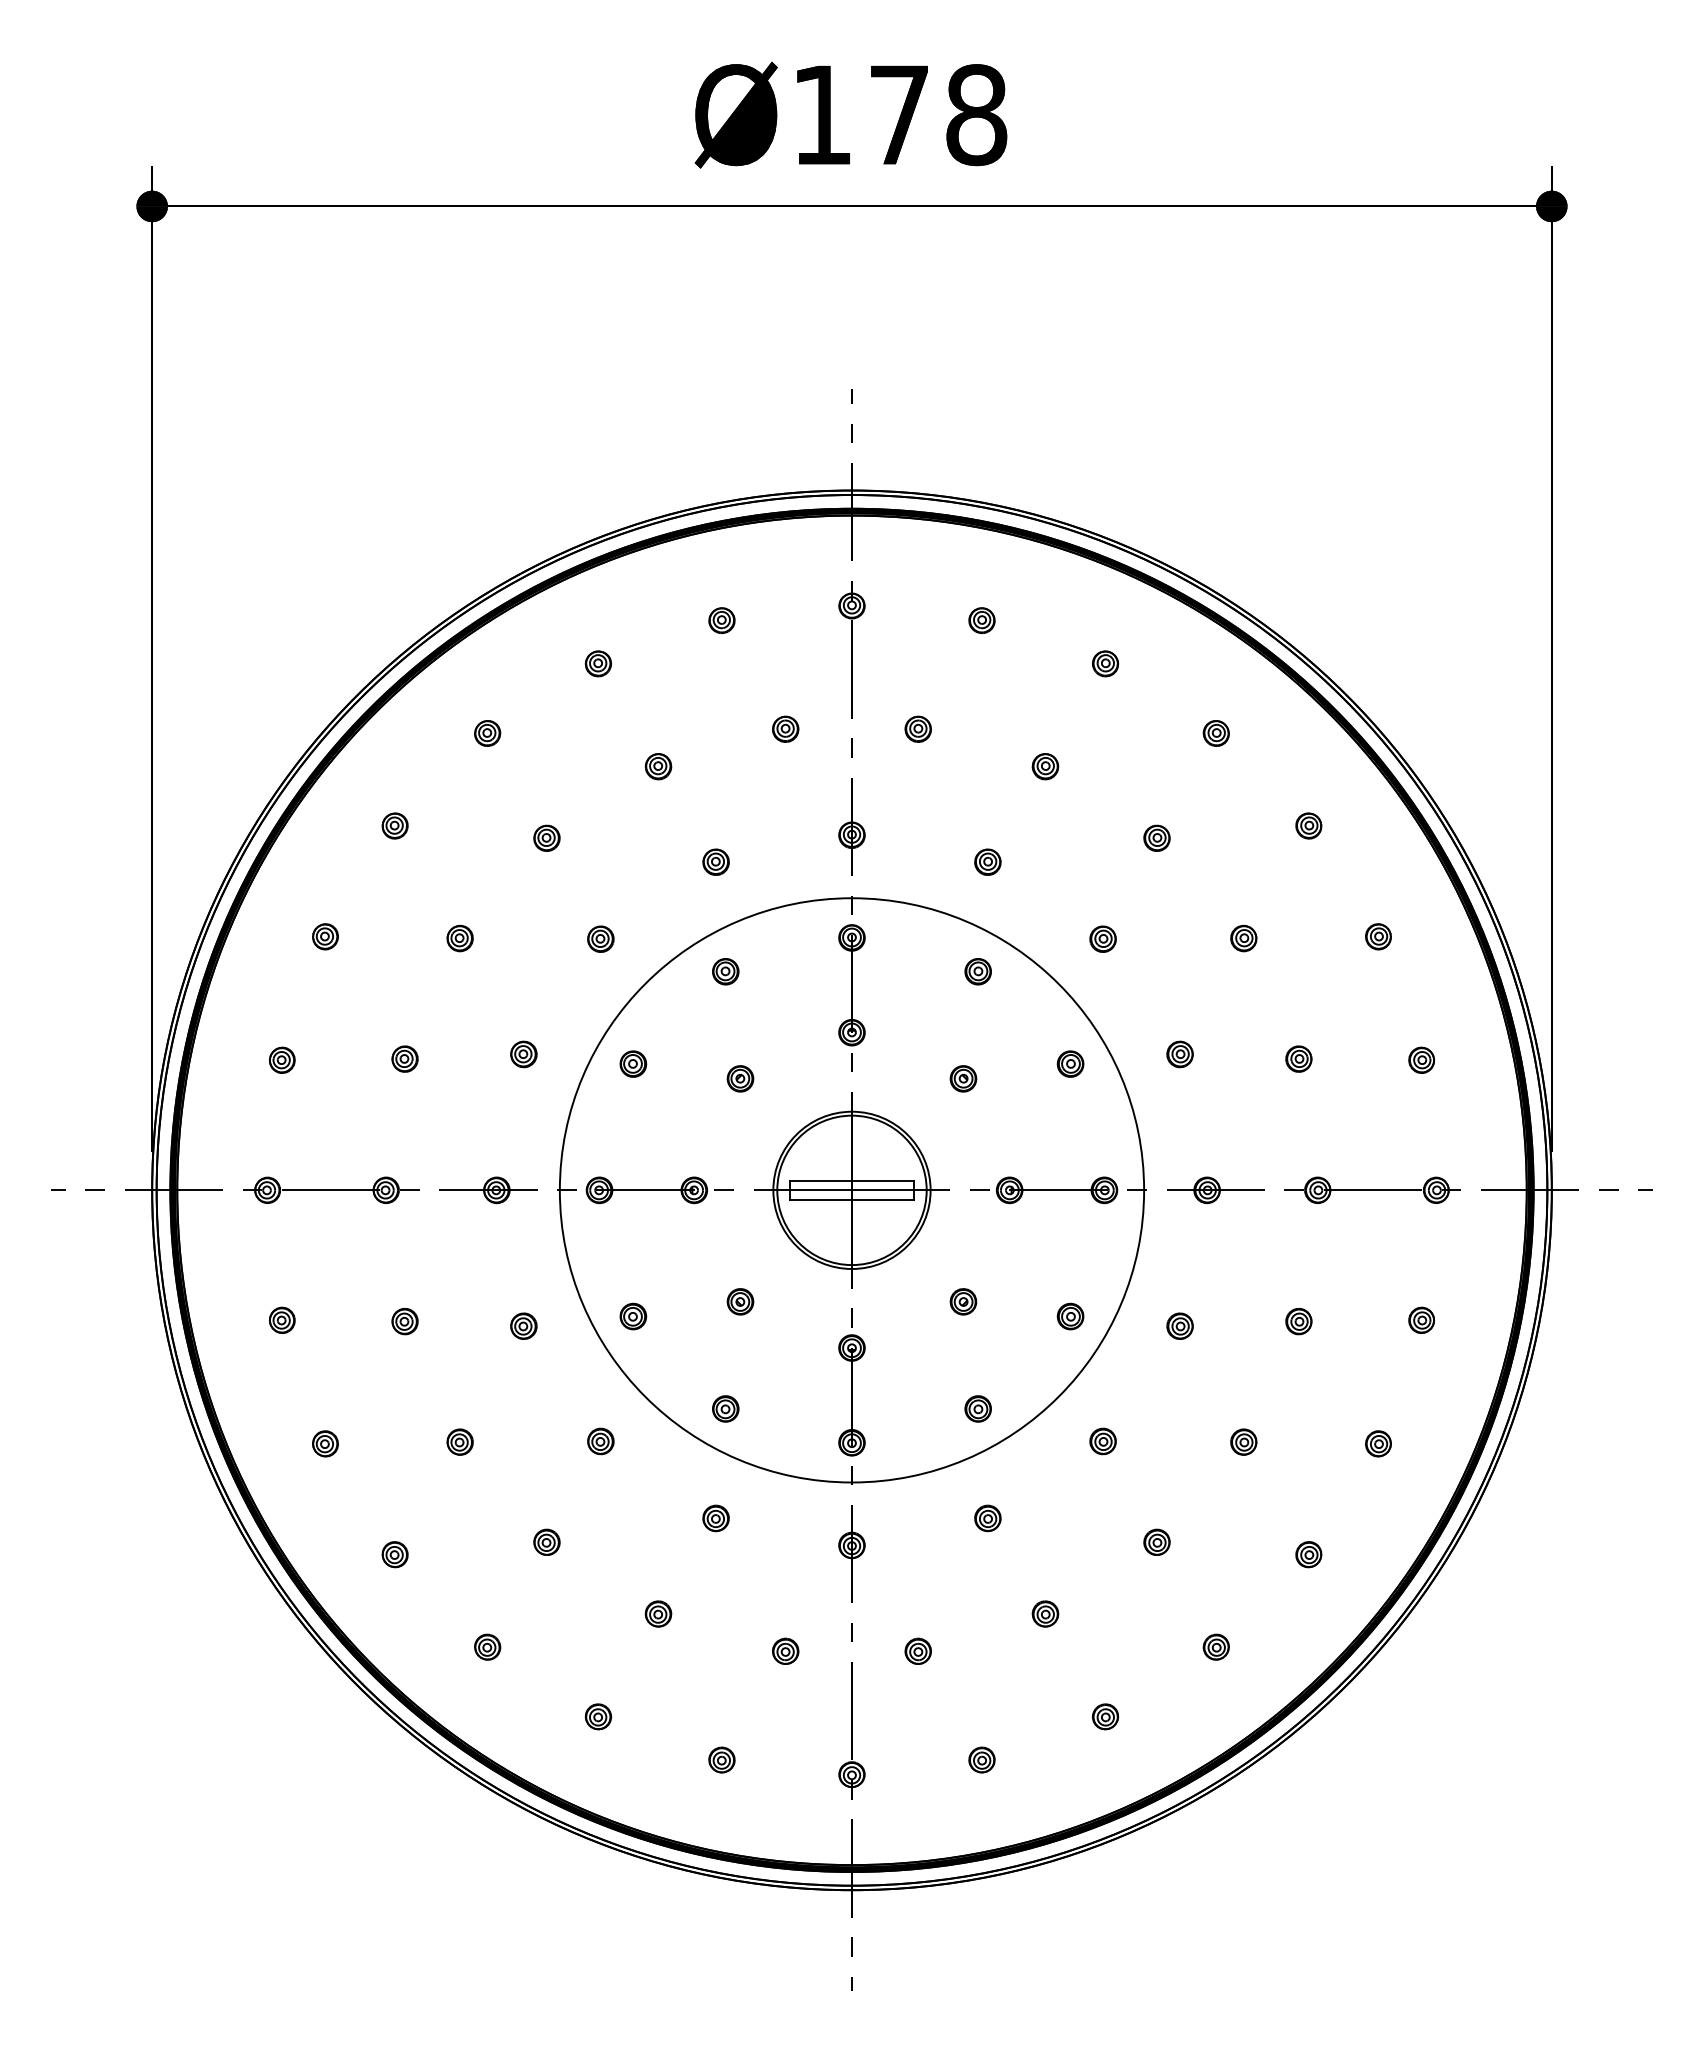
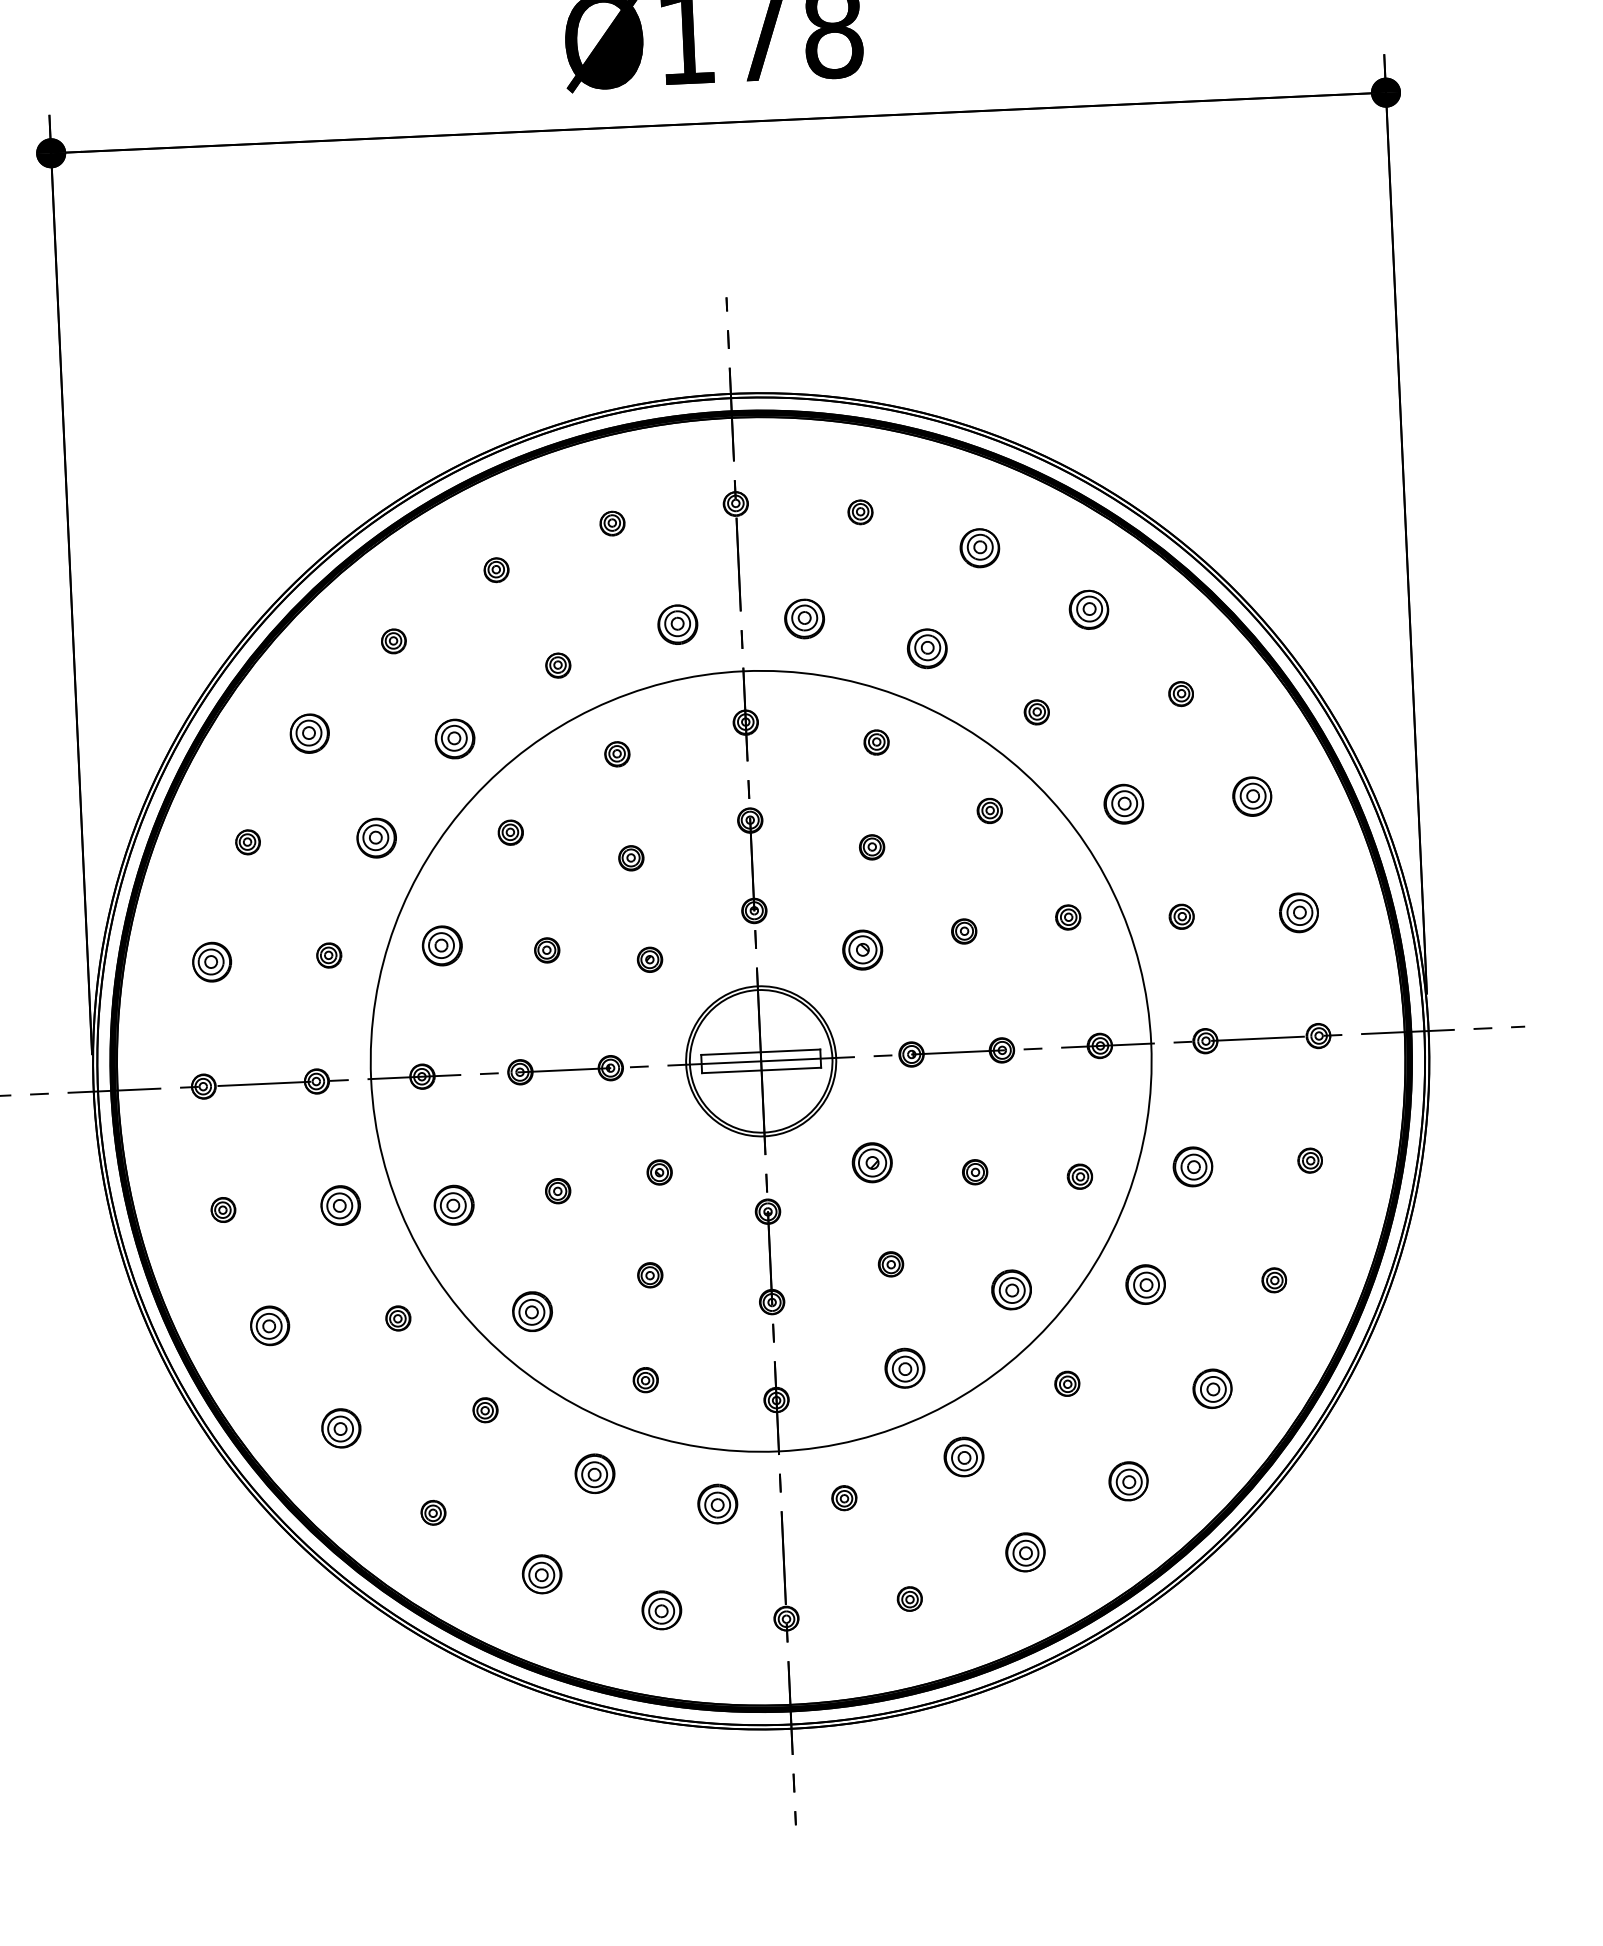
part: (1105, 663) -> (980, 547), size x1.6
part: (785, 728) -> (677, 623), size x1.6
part: (917, 728) -> (803, 618), size x1.6
part: (1215, 733) -> (1088, 609), size x1.6
part: (1045, 766) -> (927, 648), size x1.6
part: (394, 825) -> (309, 733), size x1.6
part: (546, 837) -> (454, 738), size x1.6
part: (1378, 936) -> (1252, 796), size x1.6
part: (459, 938) -> (375, 838), size x1.6
part: (1243, 938) -> (1123, 804), size x1.6
part: (523, 1054) -> (442, 945), size x1.6
part: (282, 1059) -> (212, 961), size x1.6
part: (1421, 1059) -> (1298, 911), size x1.6
part: (963, 1078) -> (862, 949), size x1.6
circle: (851, 1190) -> (760, 1061), size x1.4
part: (963, 1301) -> (872, 1162), size x1.6
part: (404, 1321) -> (340, 1205), size x1.6
part: (1298, 1321) -> (1192, 1167), size x1.6
part: (523, 1325) -> (453, 1204), size x1.6
part: (600, 1441) -> (532, 1311), size x1.6
part: (1102, 1441) -> (1010, 1290), size x1.6
part: (1243, 1441) -> (1145, 1283), size x1.6
part: (325, 1443) -> (270, 1325), size x1.6
part: (987, 1518) -> (904, 1368), size x1.6
part: (394, 1554) -> (340, 1428), size x1.6
part: (1308, 1554) -> (1212, 1388), size x1.6
part: (658, 1613) -> (594, 1473), size x1.6
part: (1045, 1613) -> (964, 1456), size x1.6
part: (1215, 1646) -> (1127, 1480), size x1.6
part: (785, 1650) -> (717, 1503), size x1.6
part: (598, 1716) -> (542, 1574), size x1.6
part: (1105, 1716) -> (1025, 1552), size x1.6
part: (721, 1759) -> (661, 1609), size x1.6

